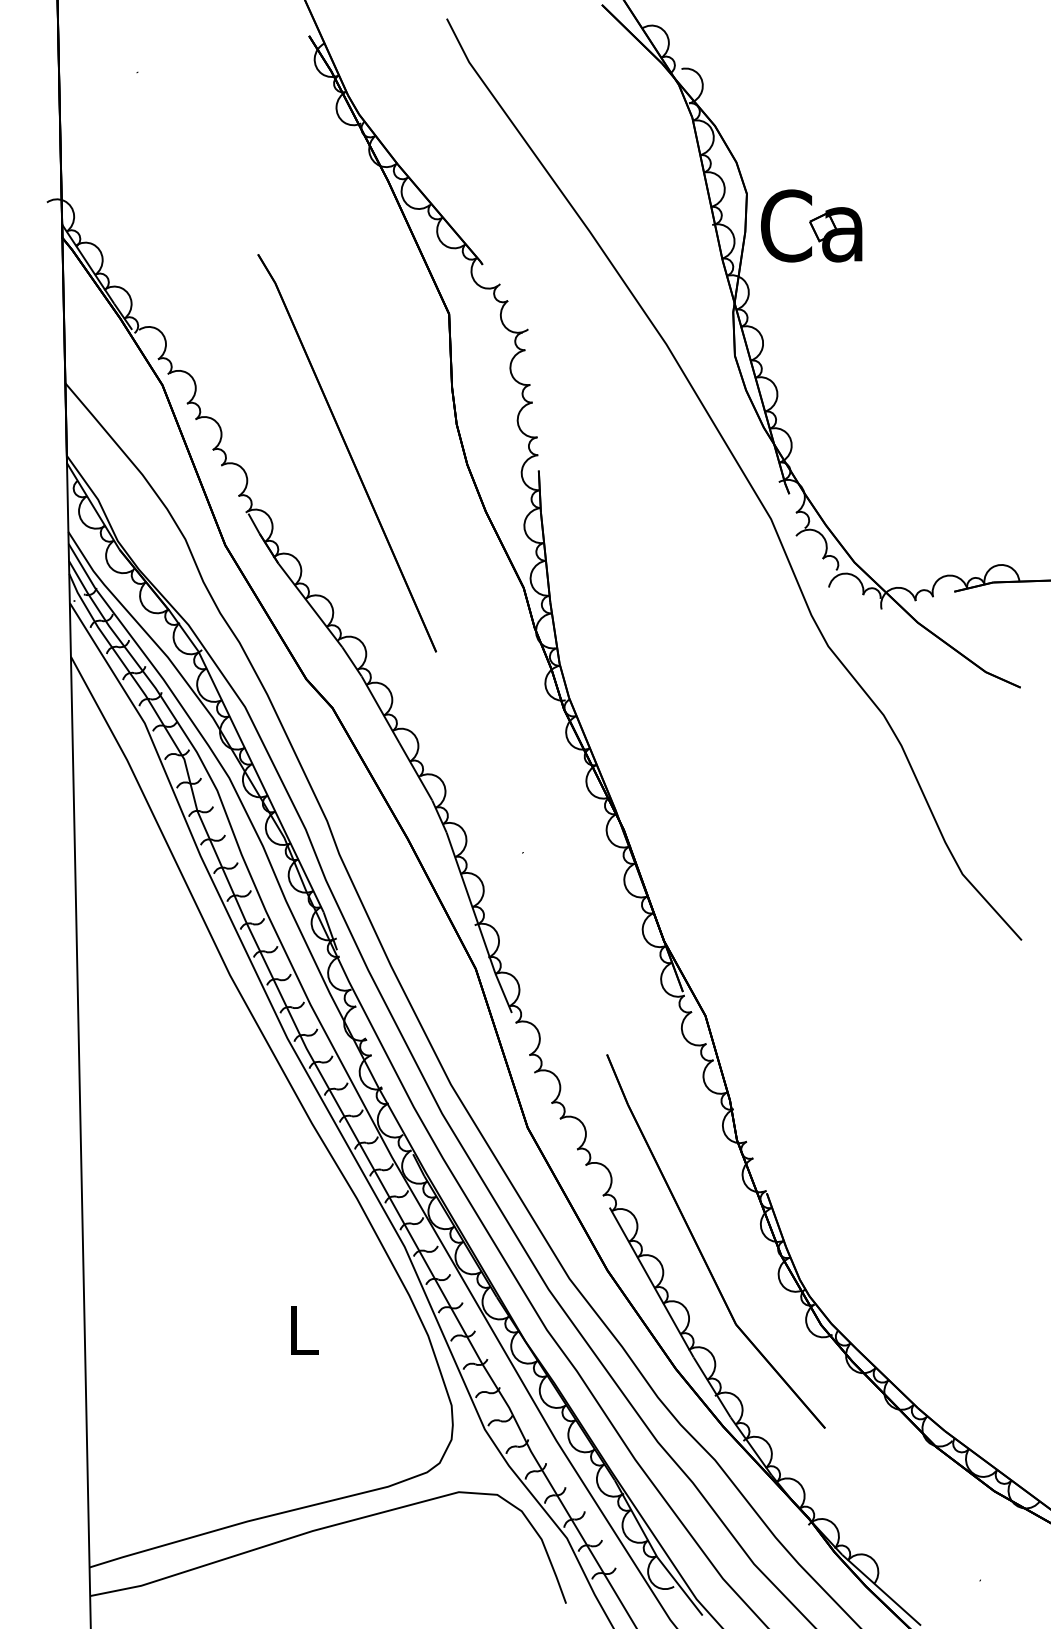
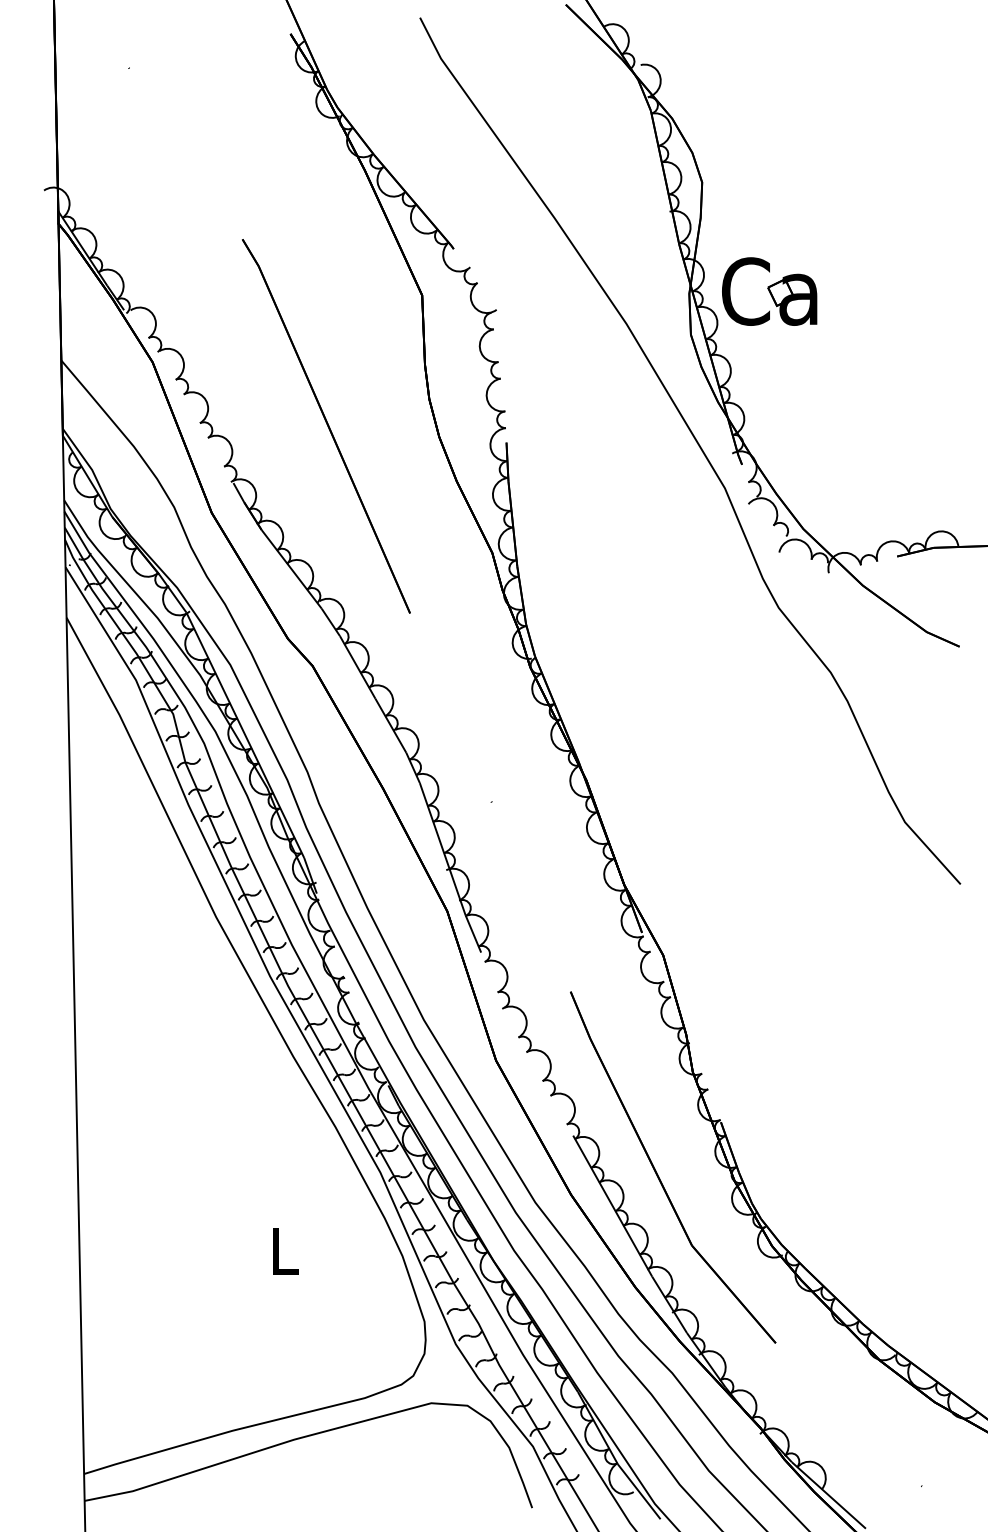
part: (811, 225) -> (769, 291), moved

